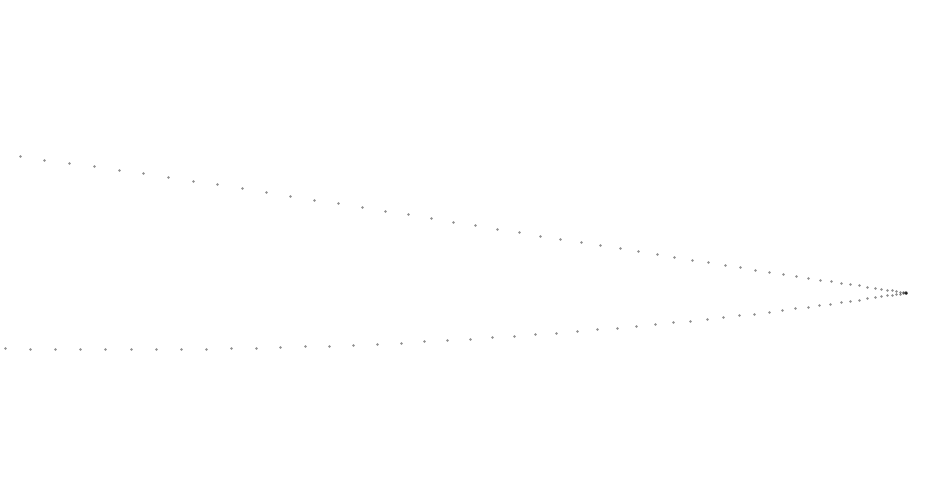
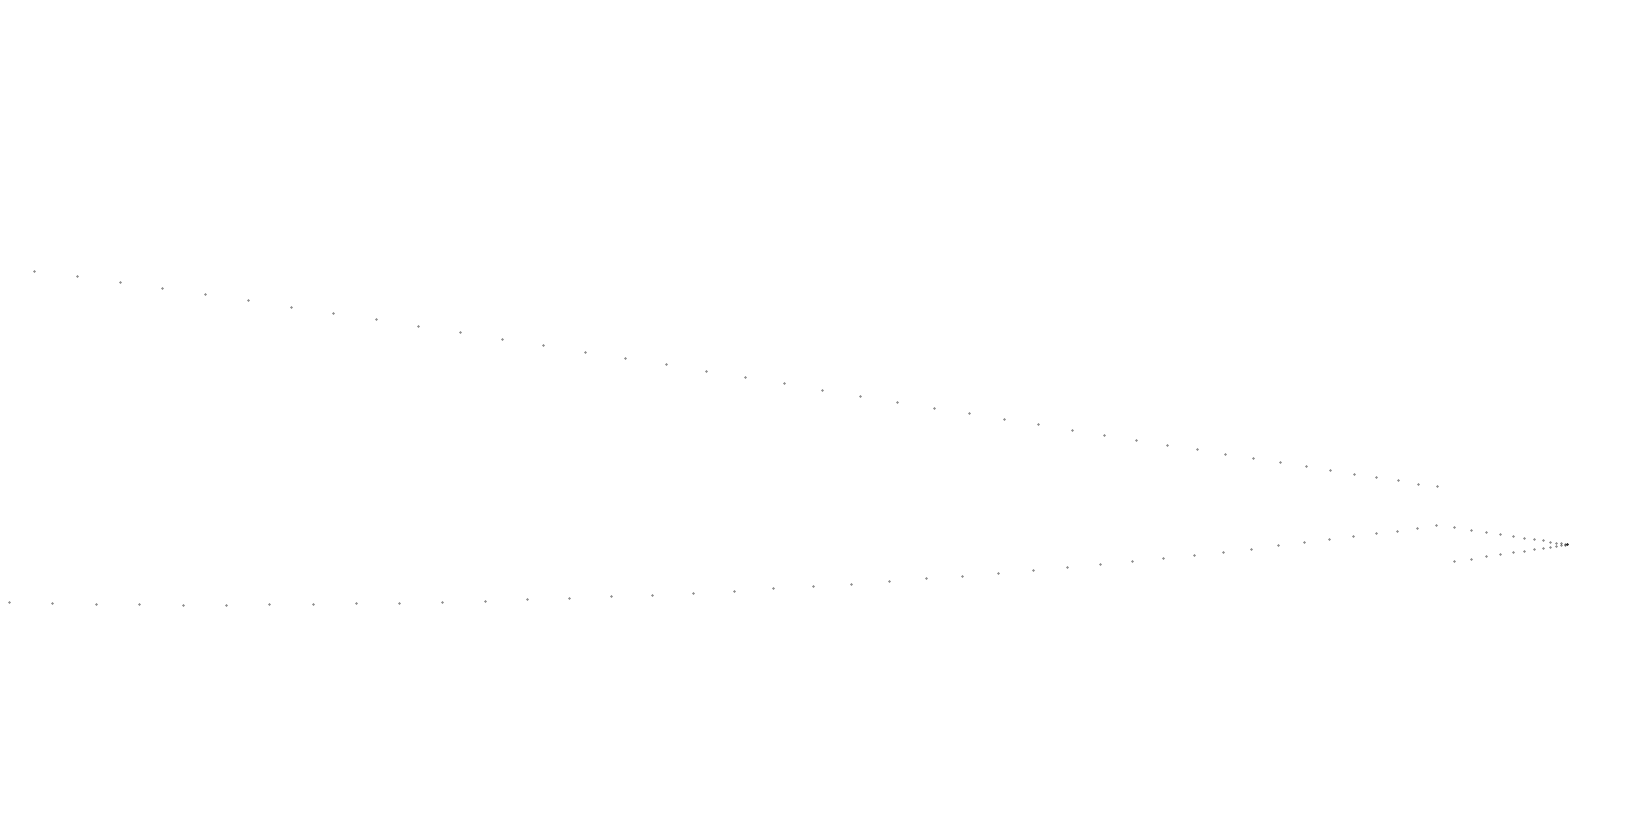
part: (873, 292) -> (1510, 544), moved

